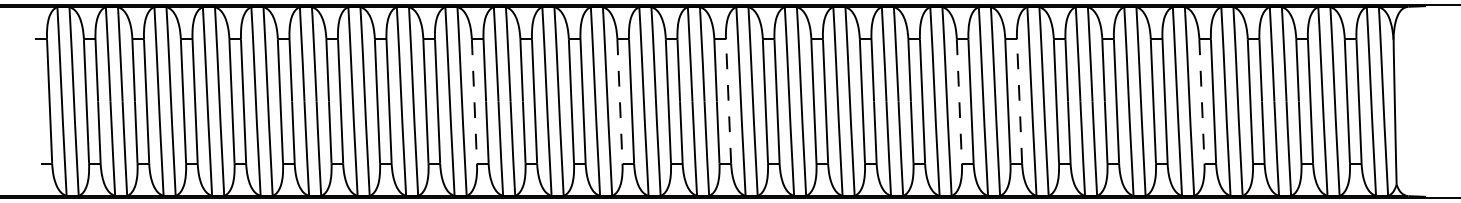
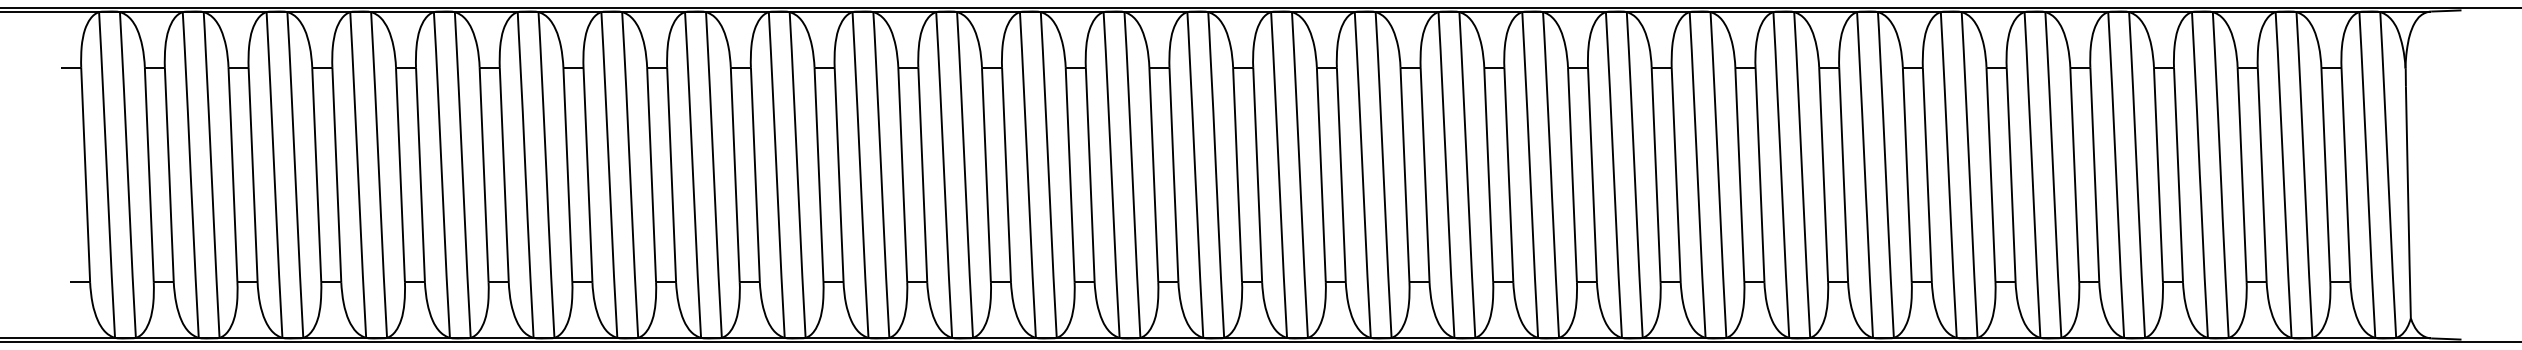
line: (728, 101) -> (1257, 175), dashed -> solid
line: (1019, 101) -> (1759, 175), dashed -> solid
line: (474, 102) -> (819, 176), dashed -> solid
line: (619, 102) -> (1069, 176), dashed -> solid
line: (959, 102) -> (1656, 176), dashed -> solid
line: (1201, 102) -> (2074, 176), dashed -> solid

